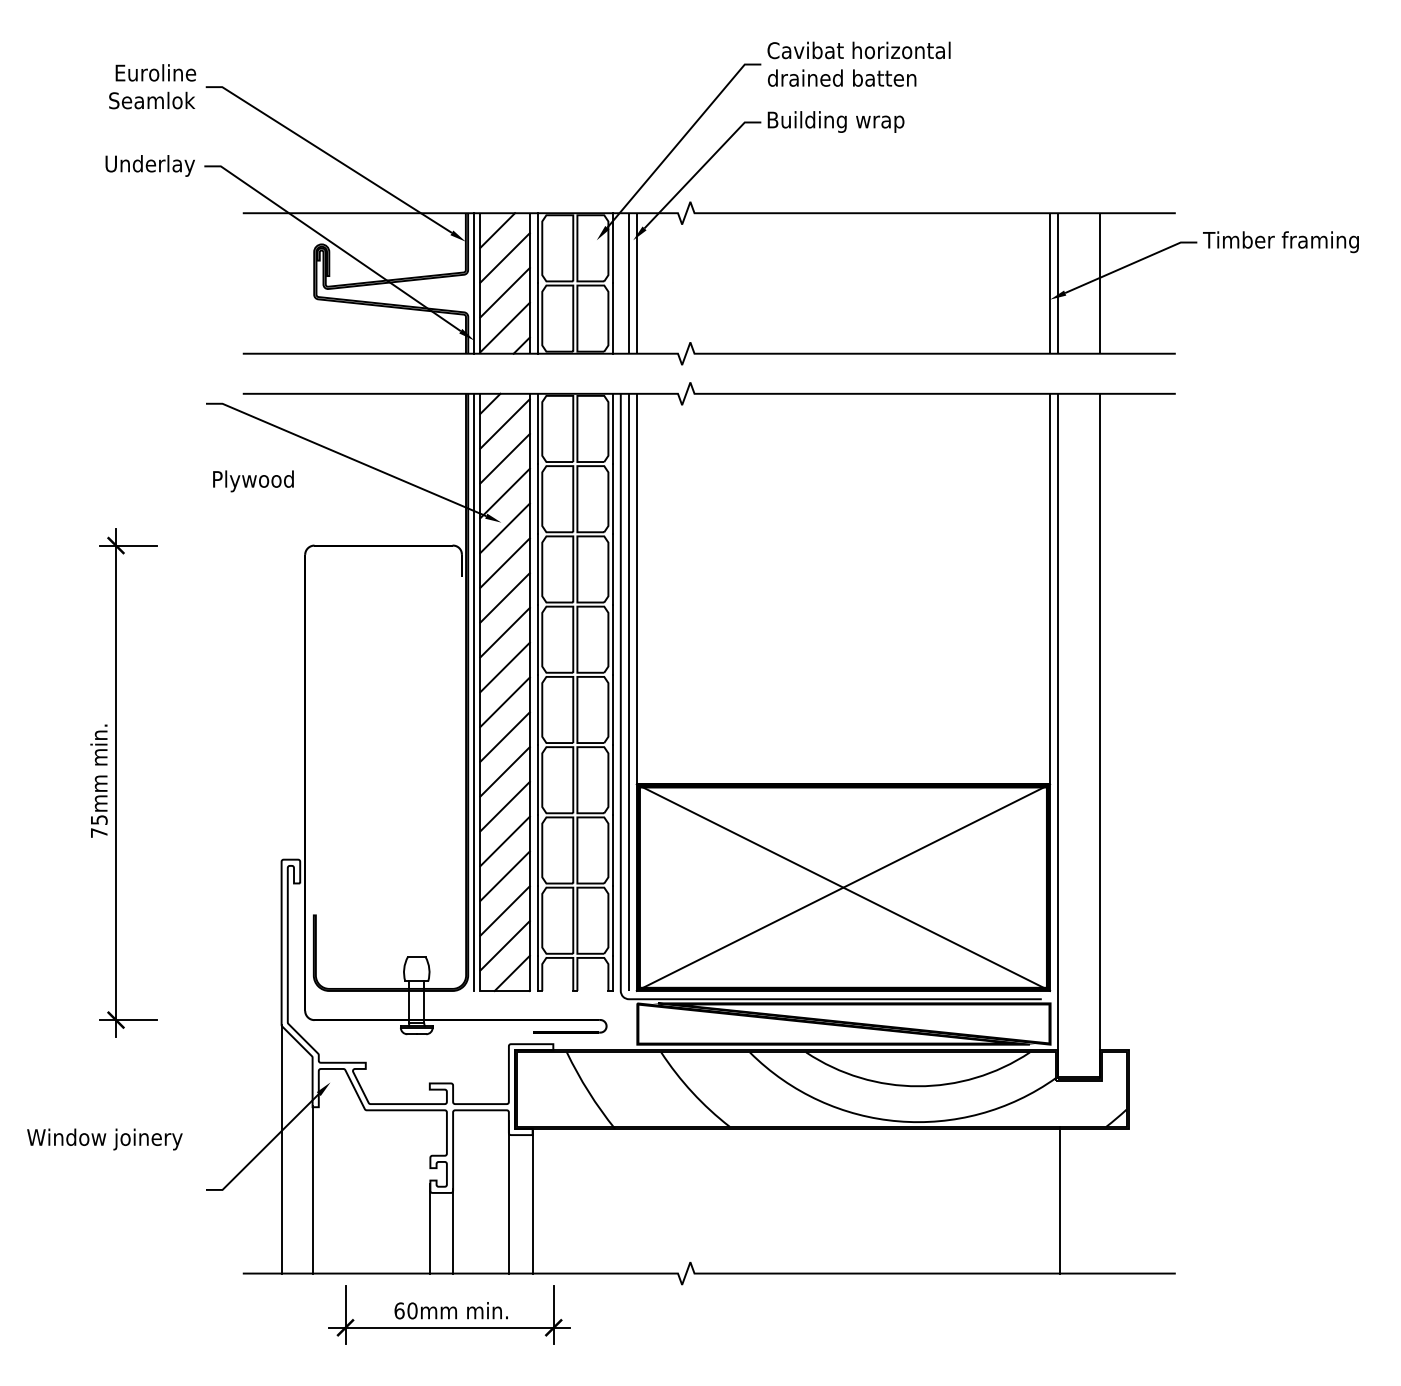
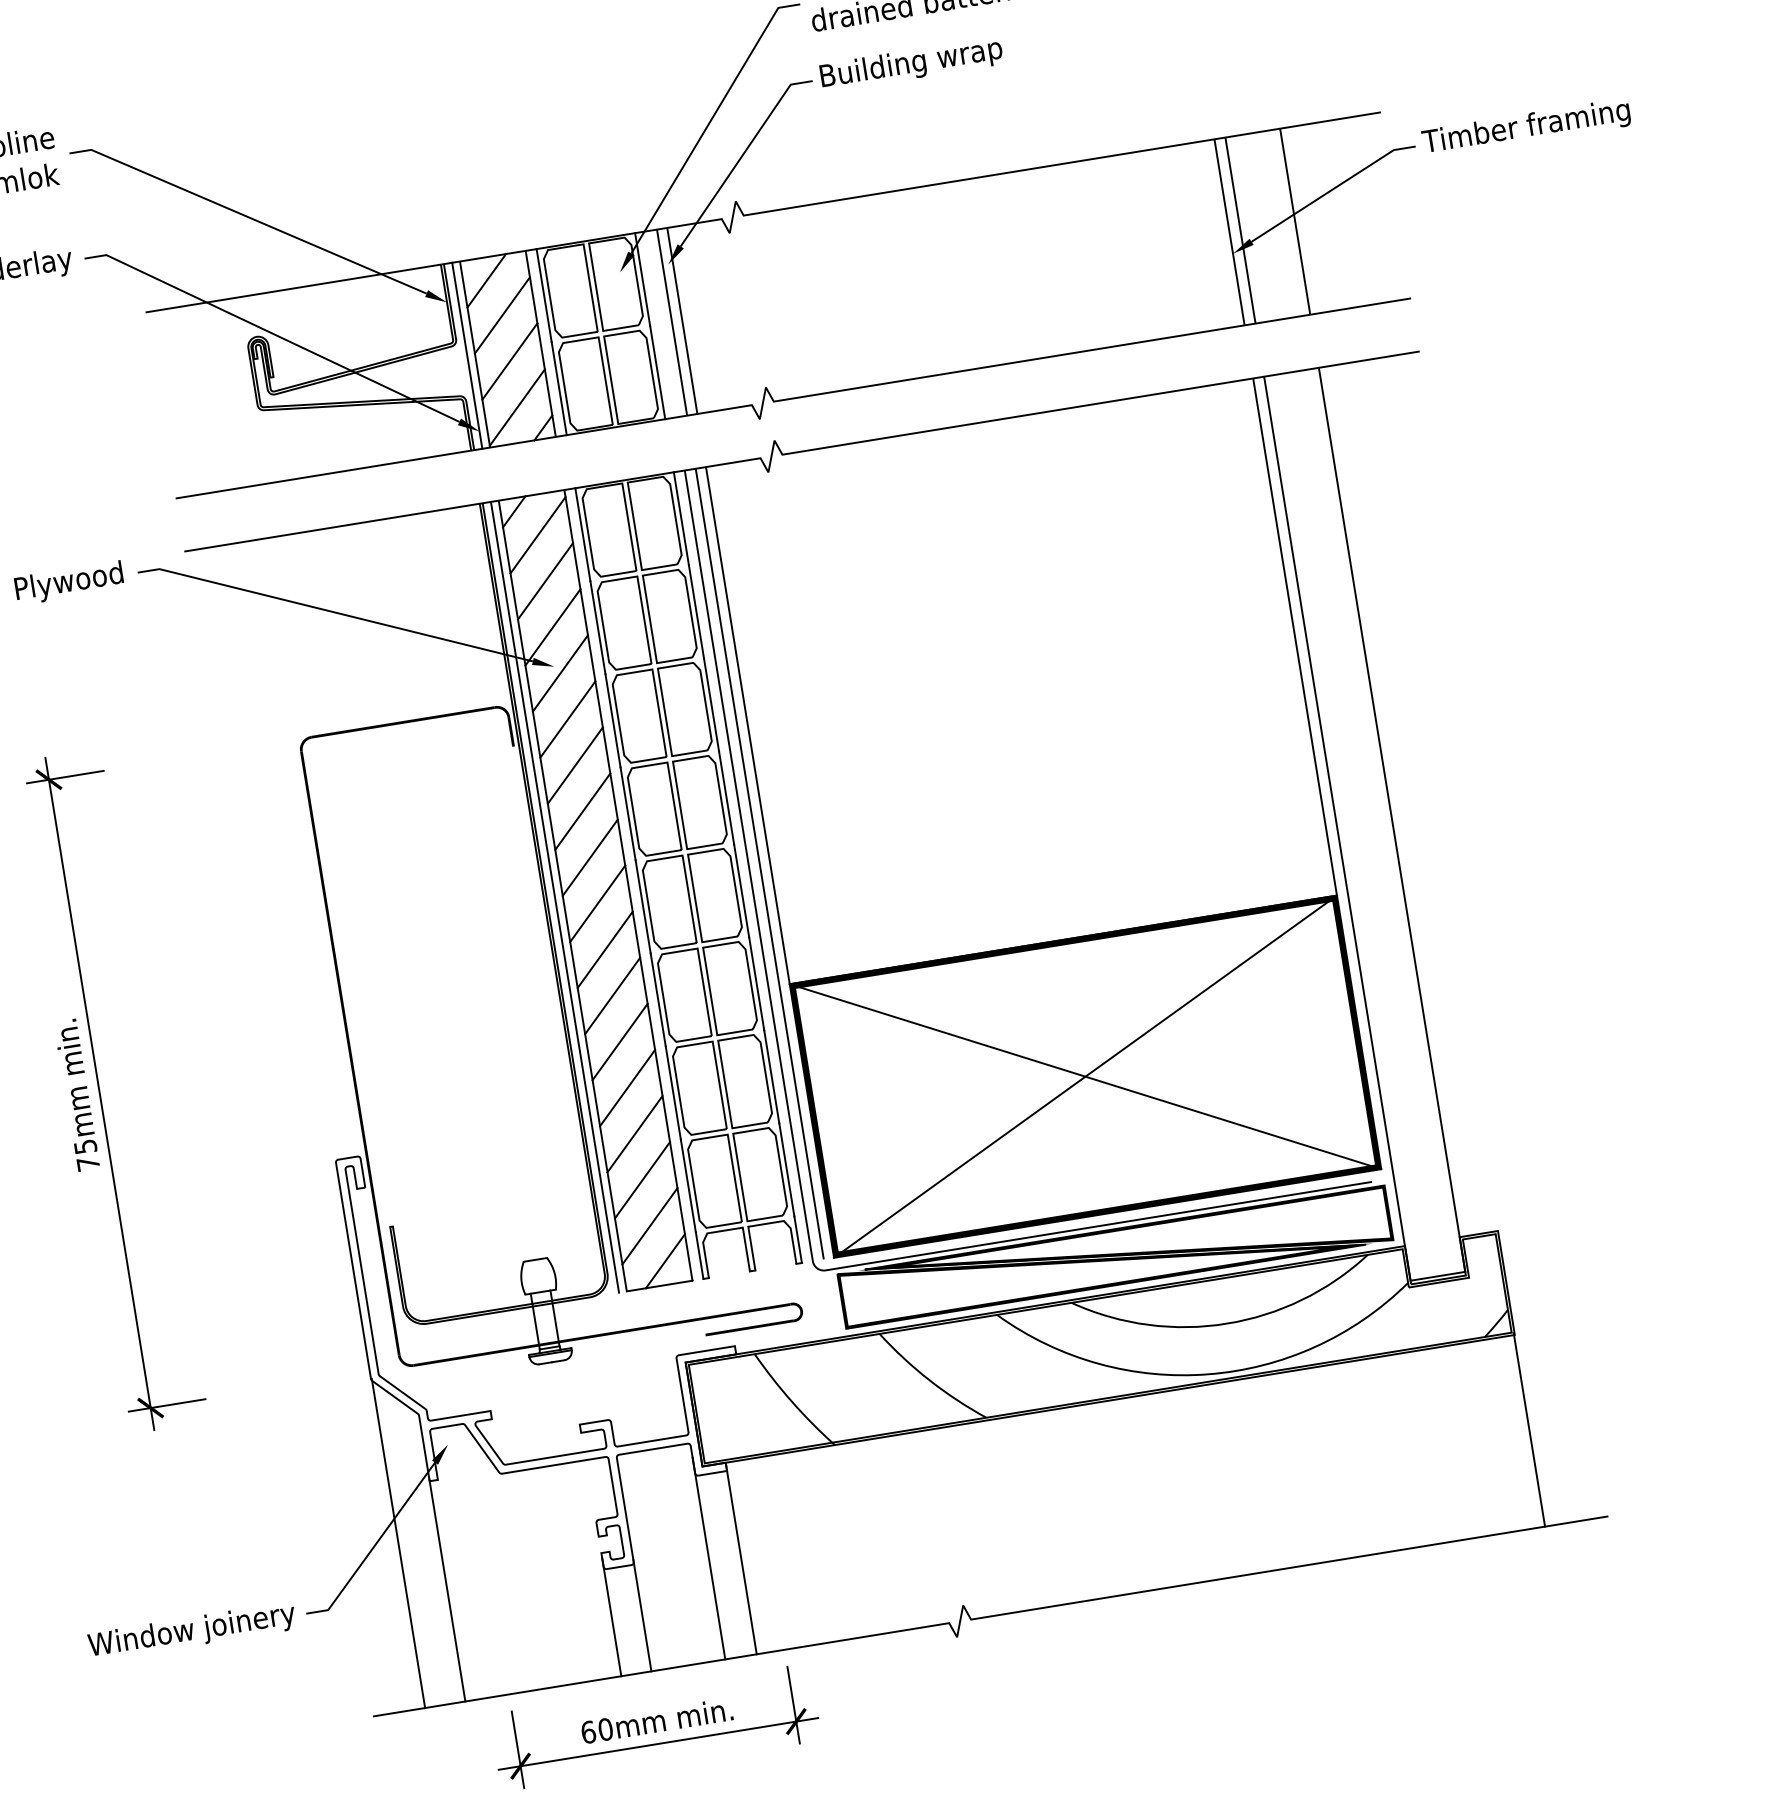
text: (253, 481) -> (69, 583), moved
text: (104, 1139) -> (191, 1631), moved
line: (1059, 1200) -> (1528, 1430), moved

